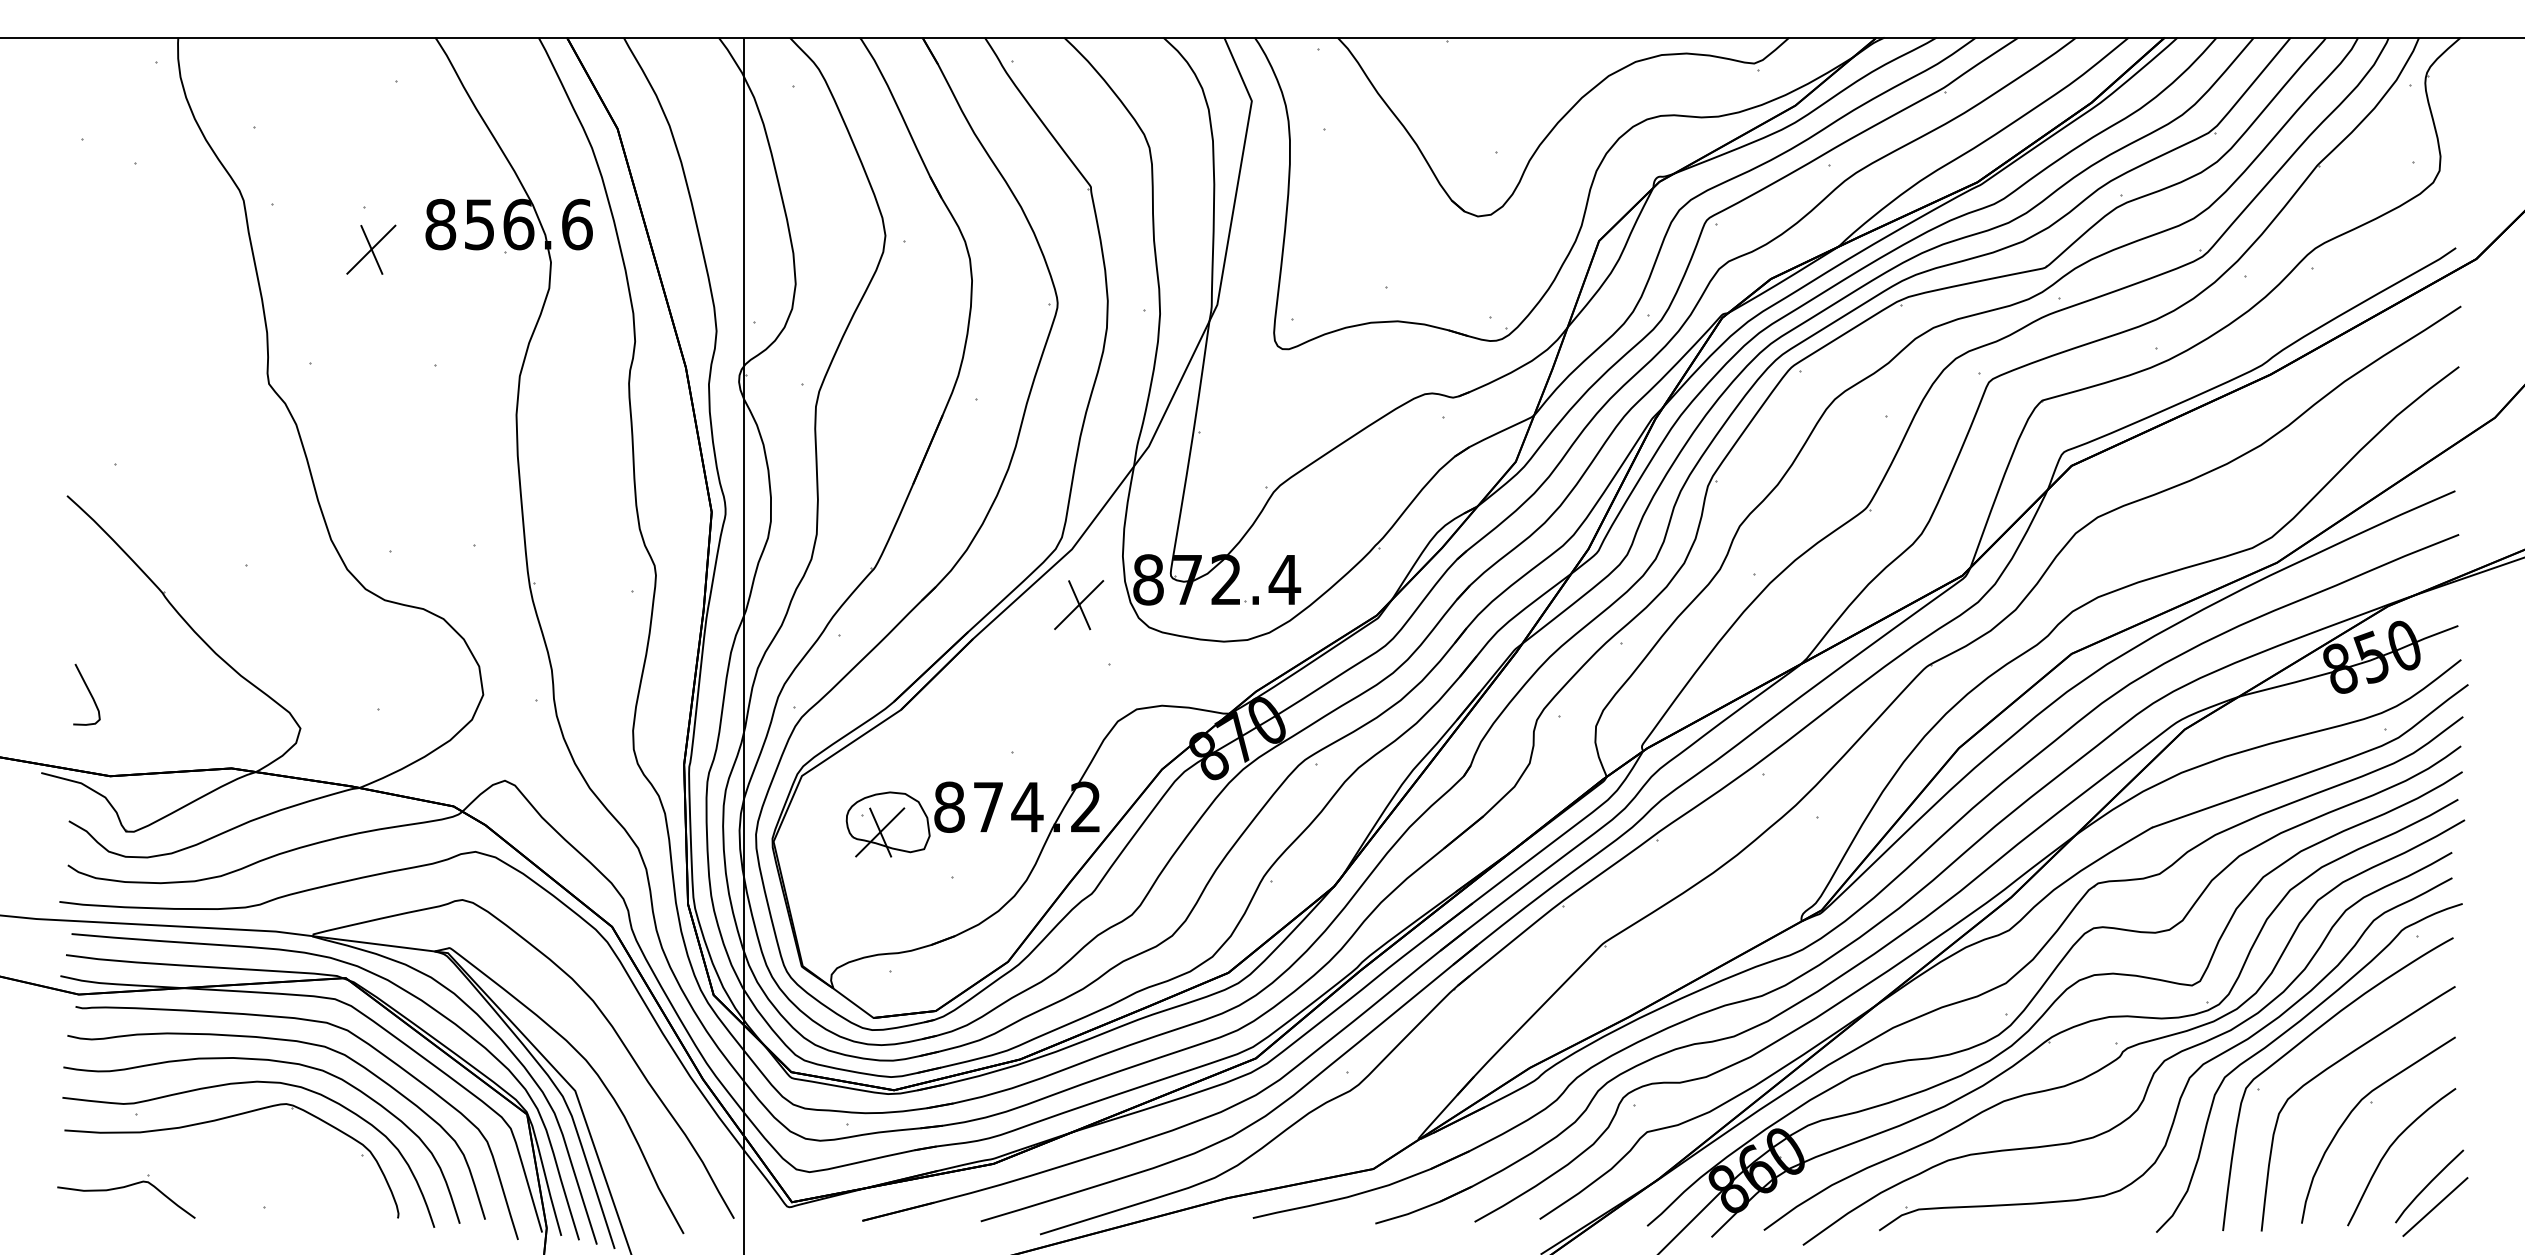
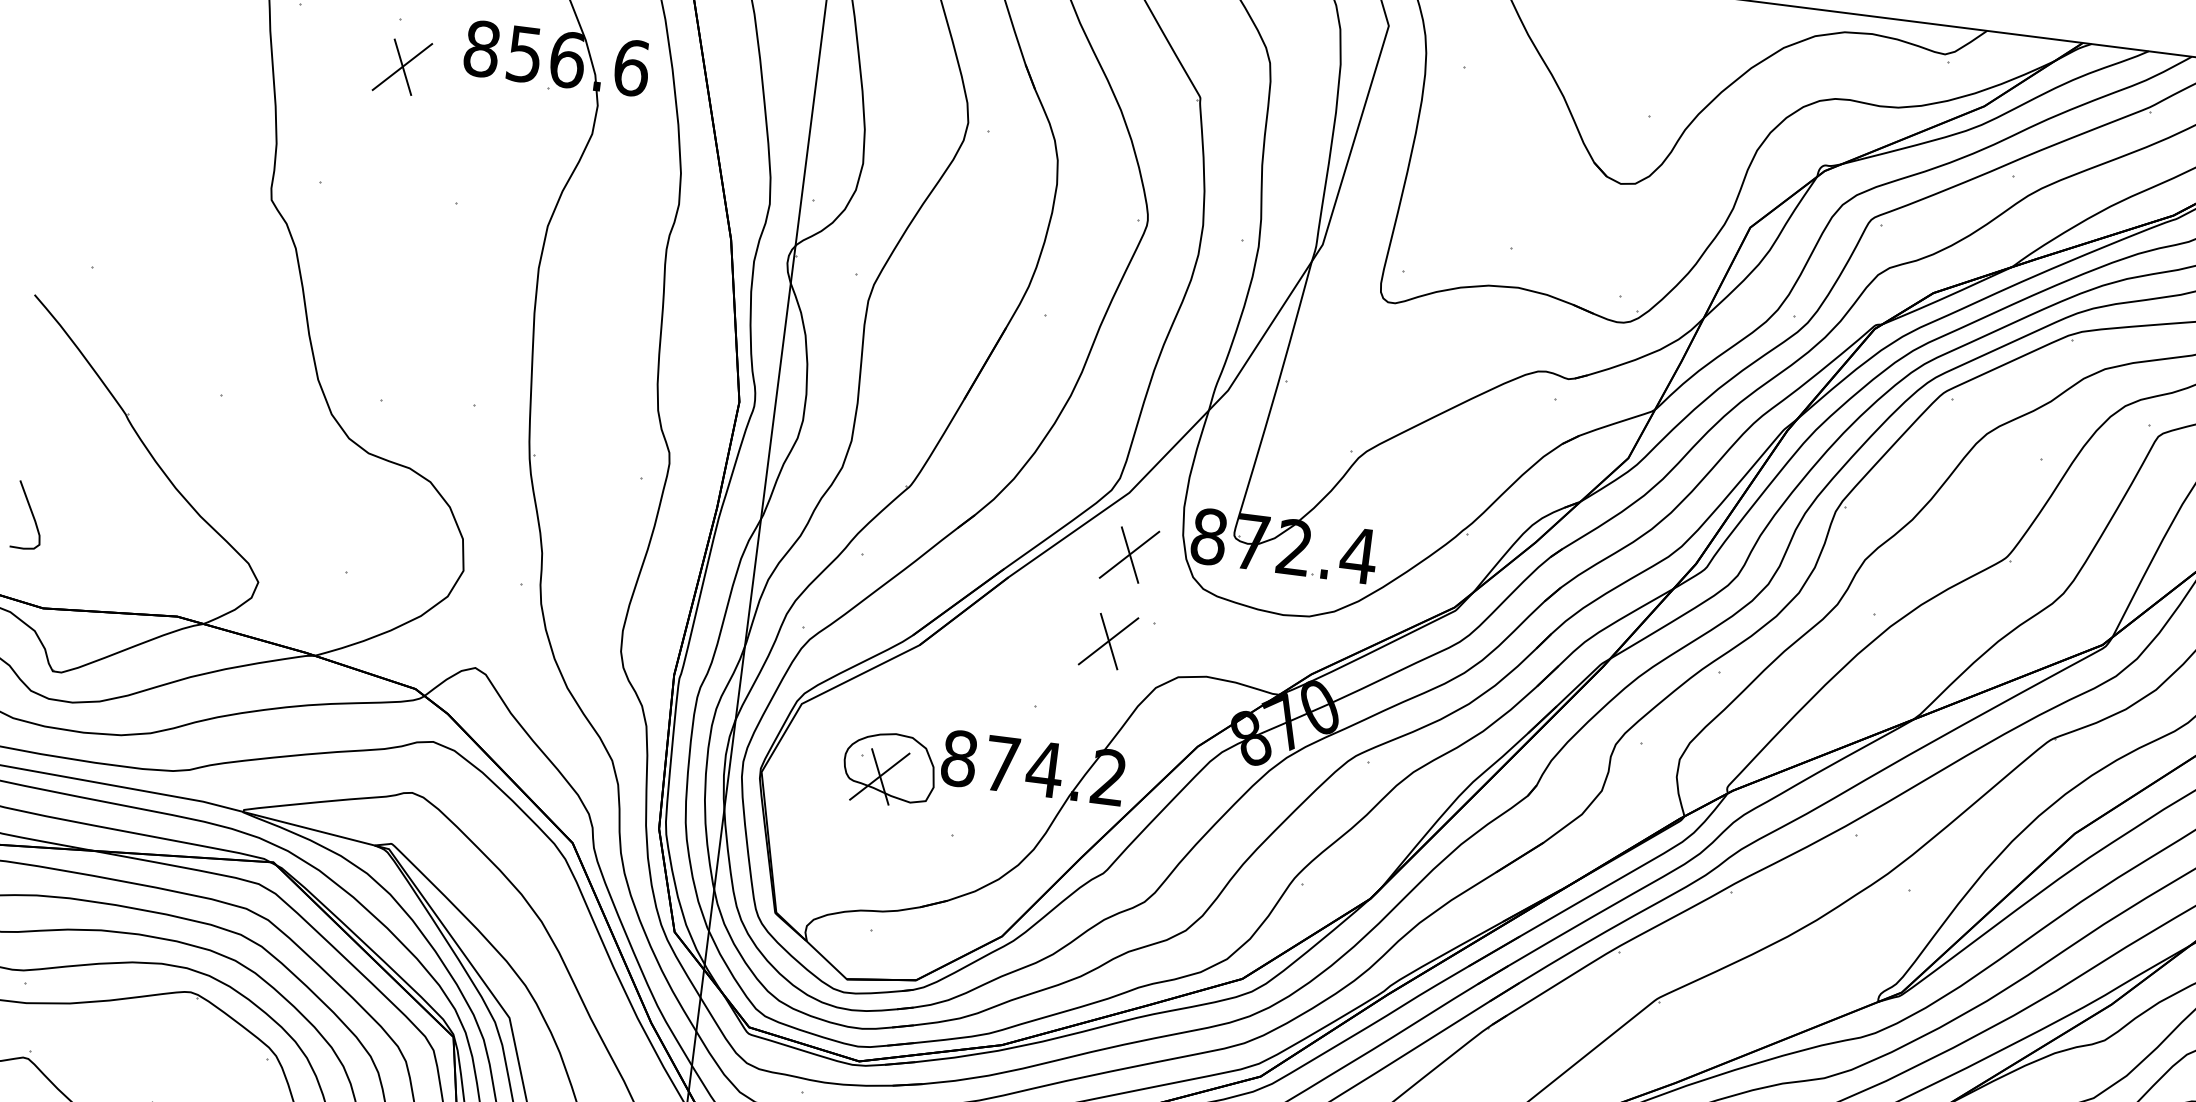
part: (1070, 685) -> (1108, 641), added

